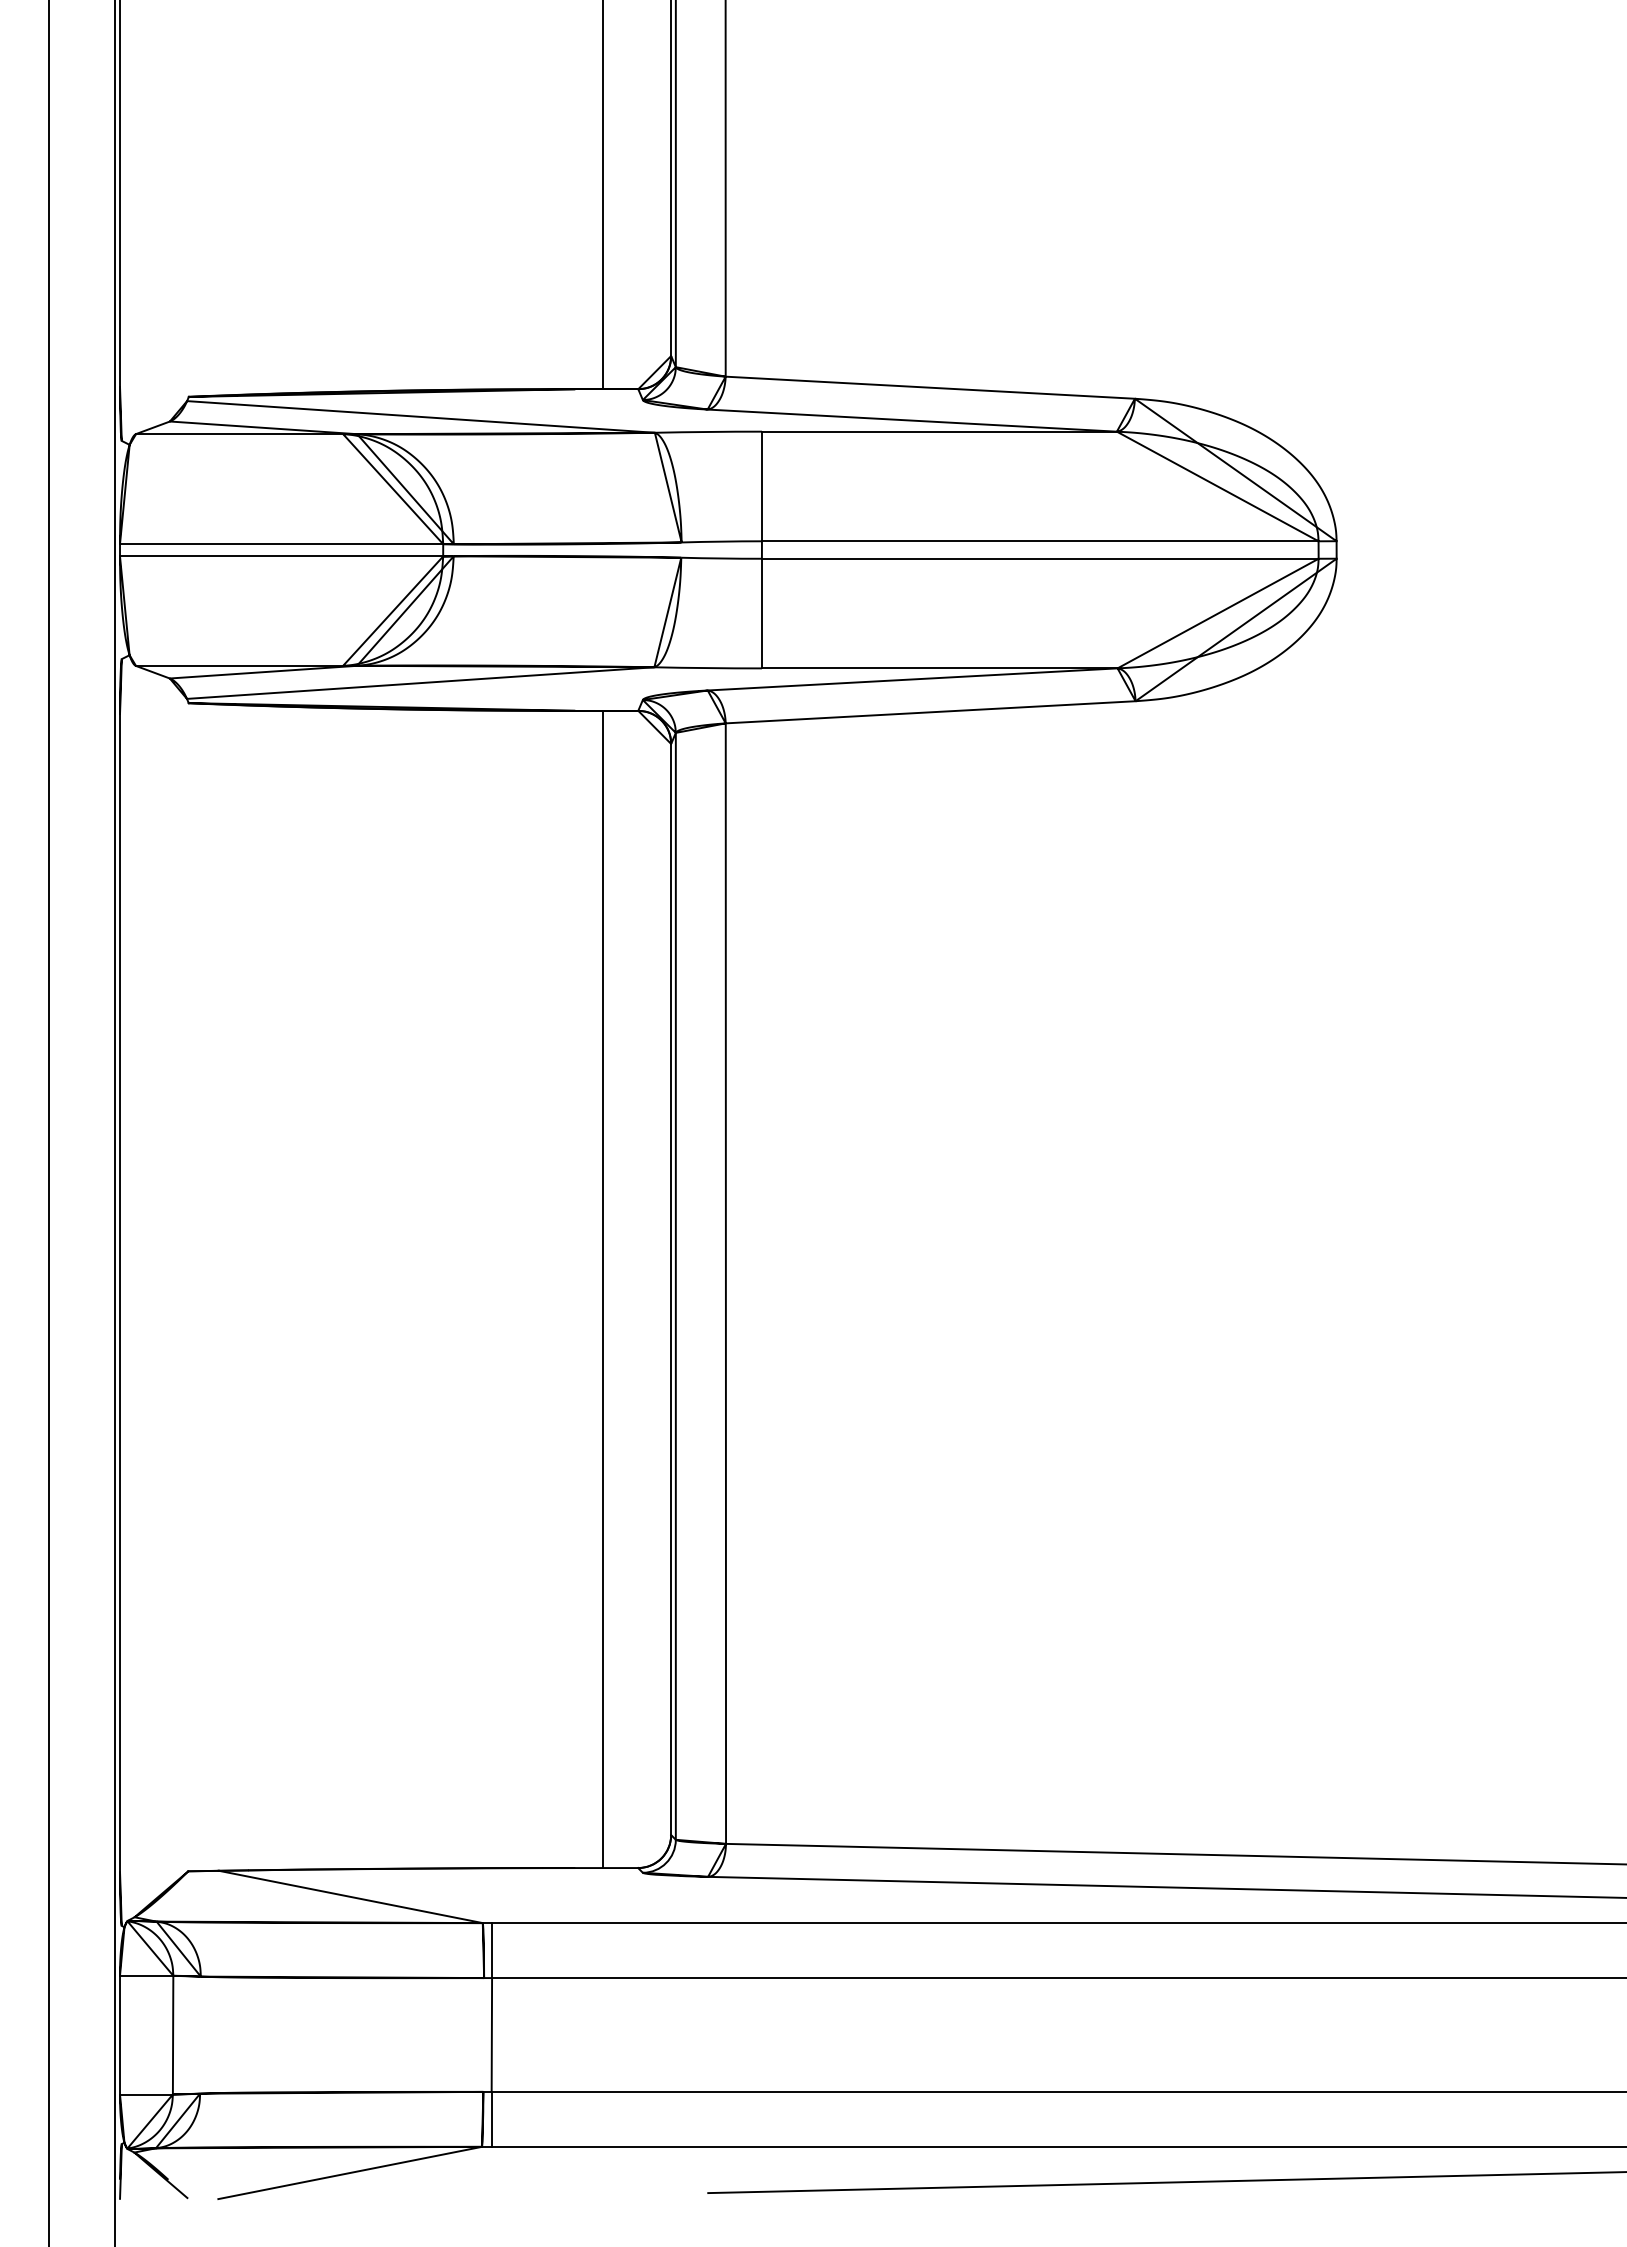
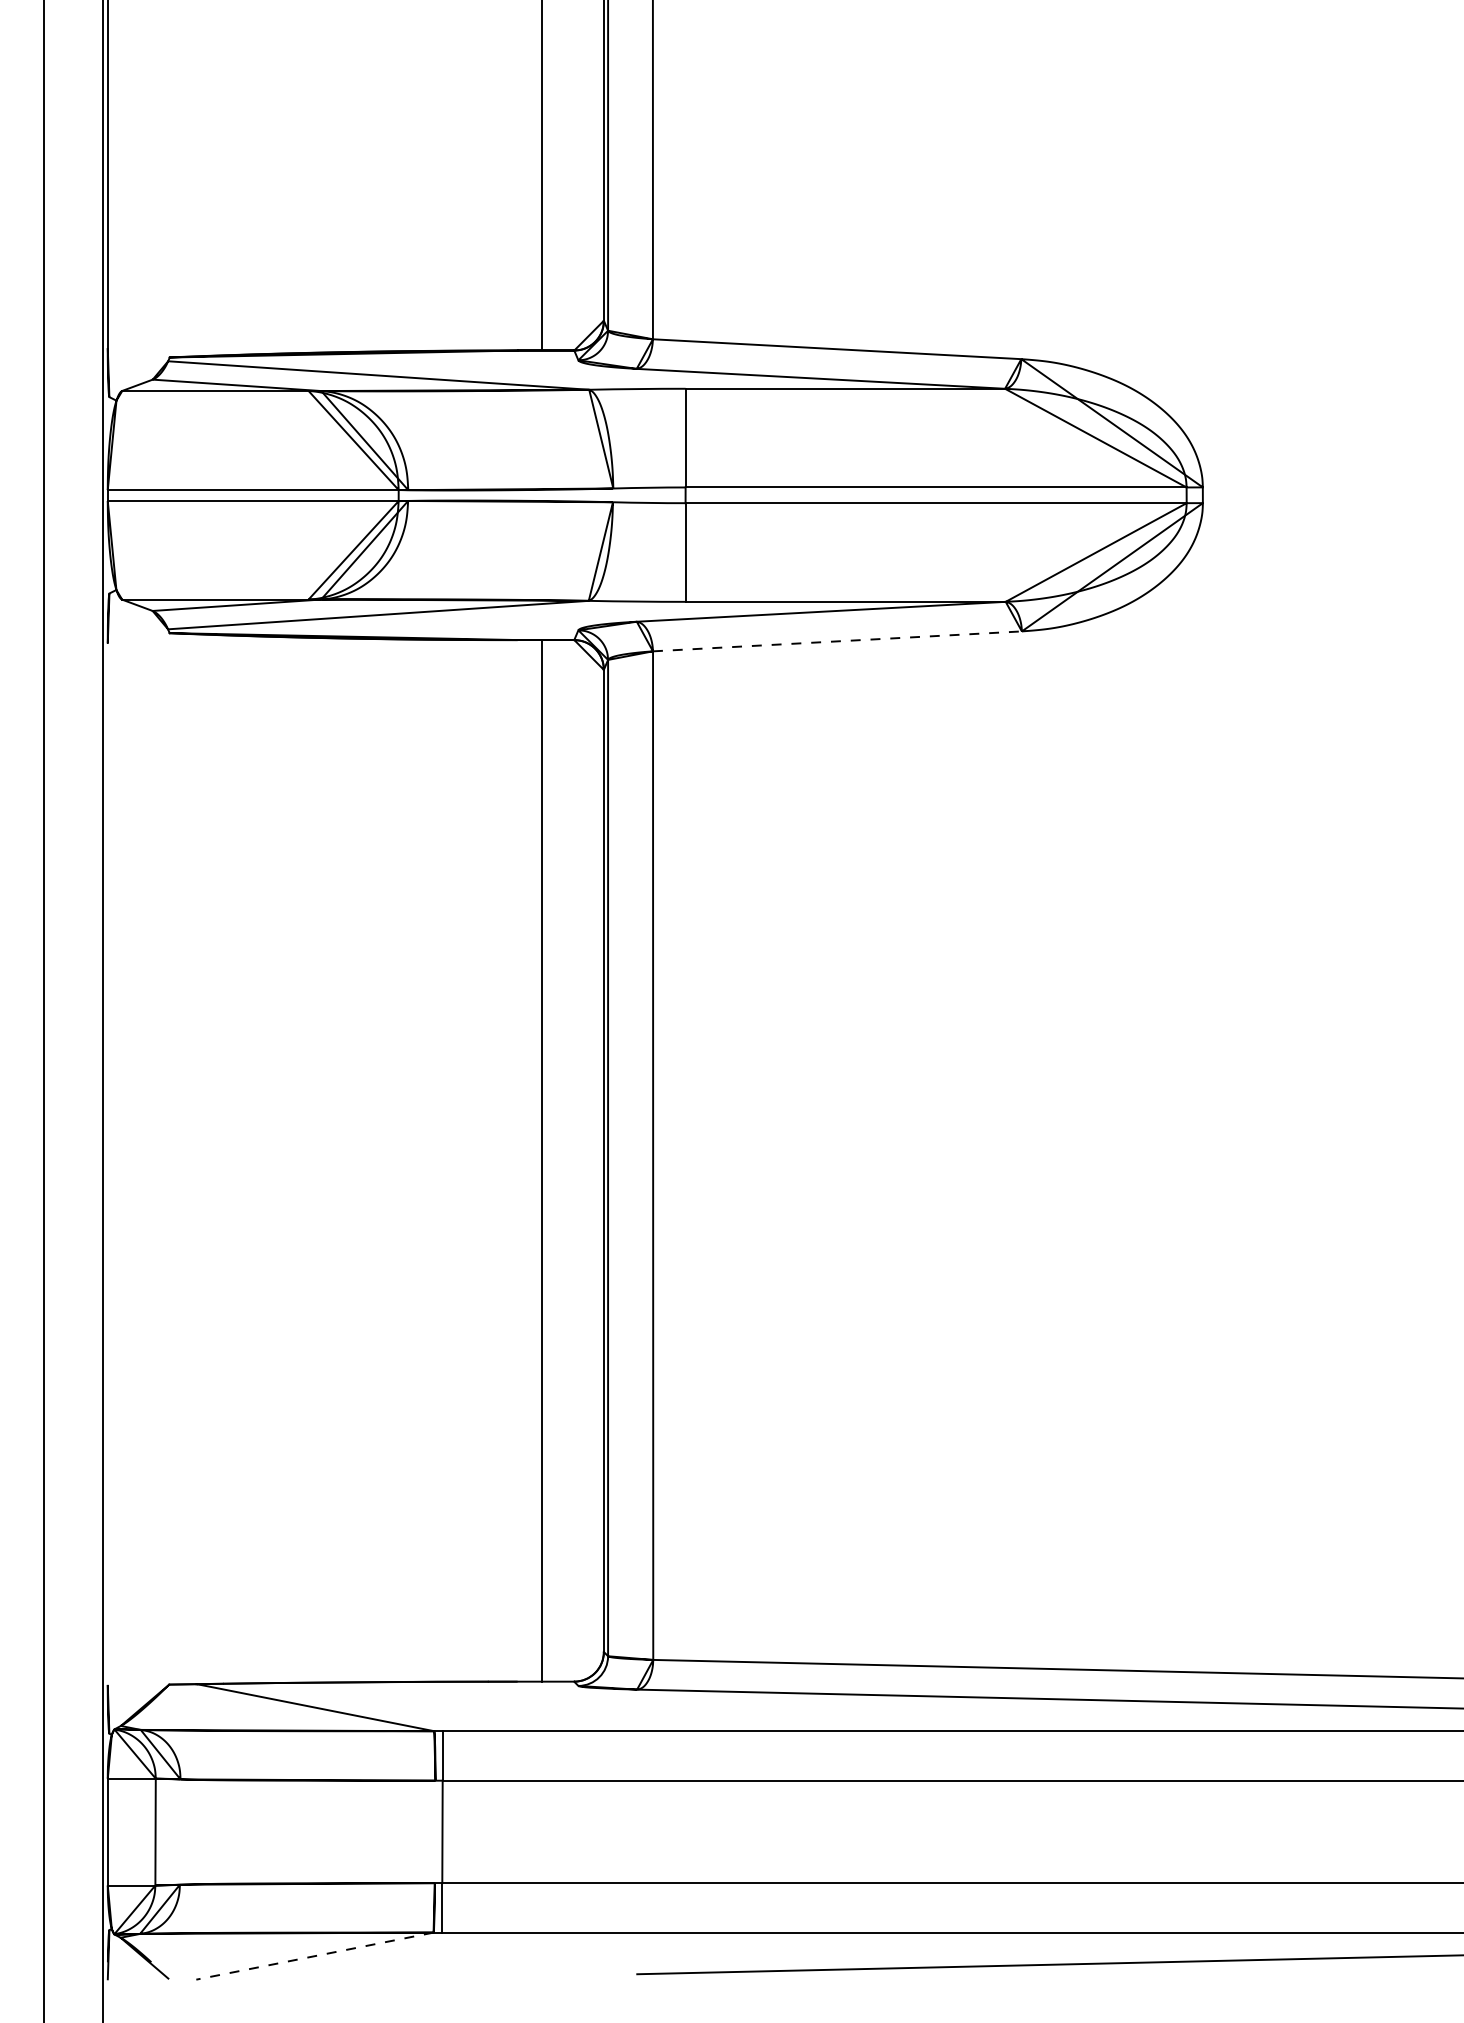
line: (931, 712) -> (838, 641), solid -> dashed
line: (120, 1292) -> (108, 1163), removed
line: (349, 2173) -> (314, 1956), solid -> dashed

